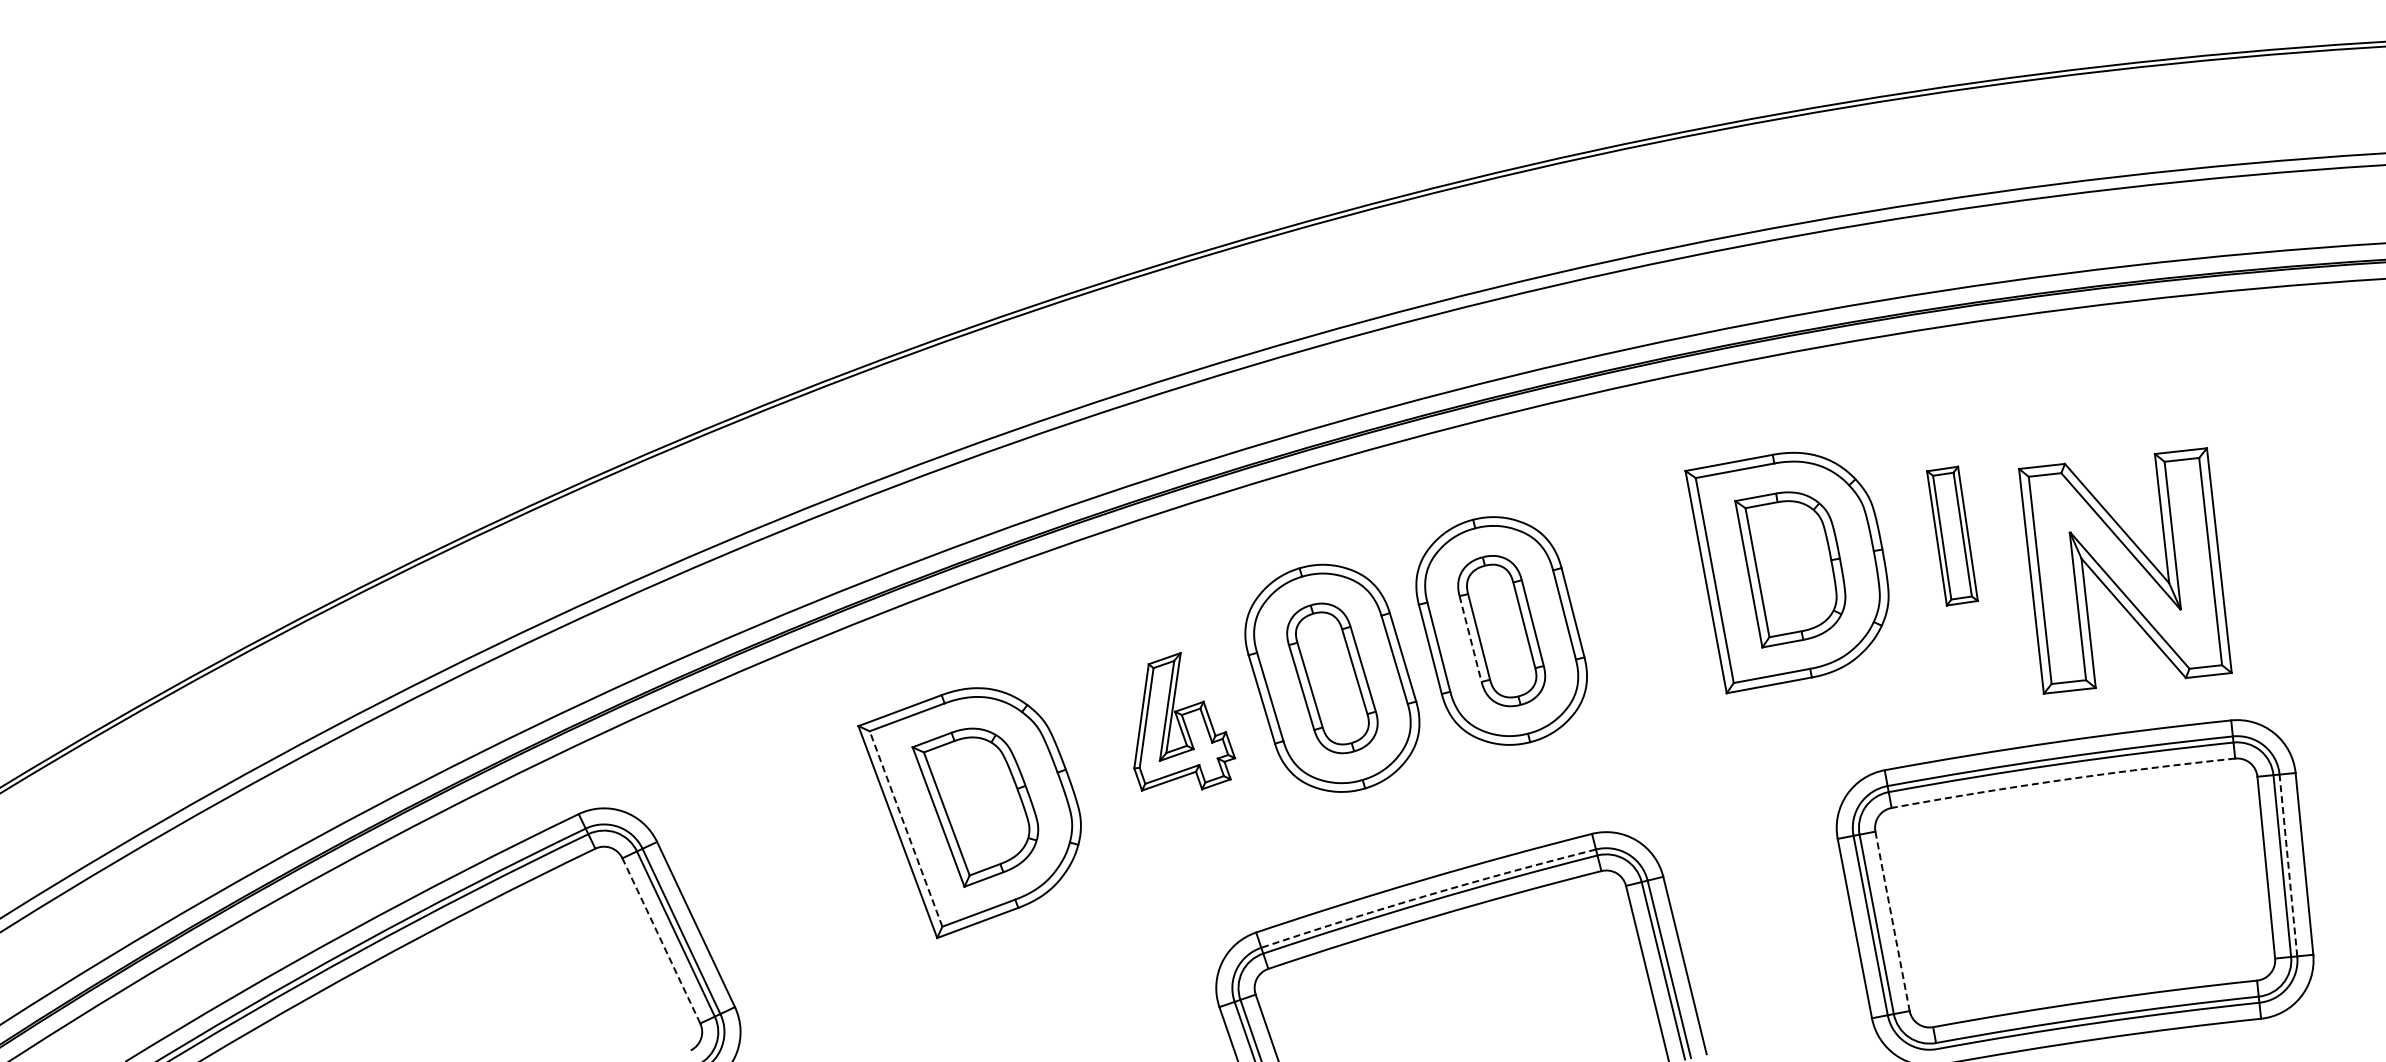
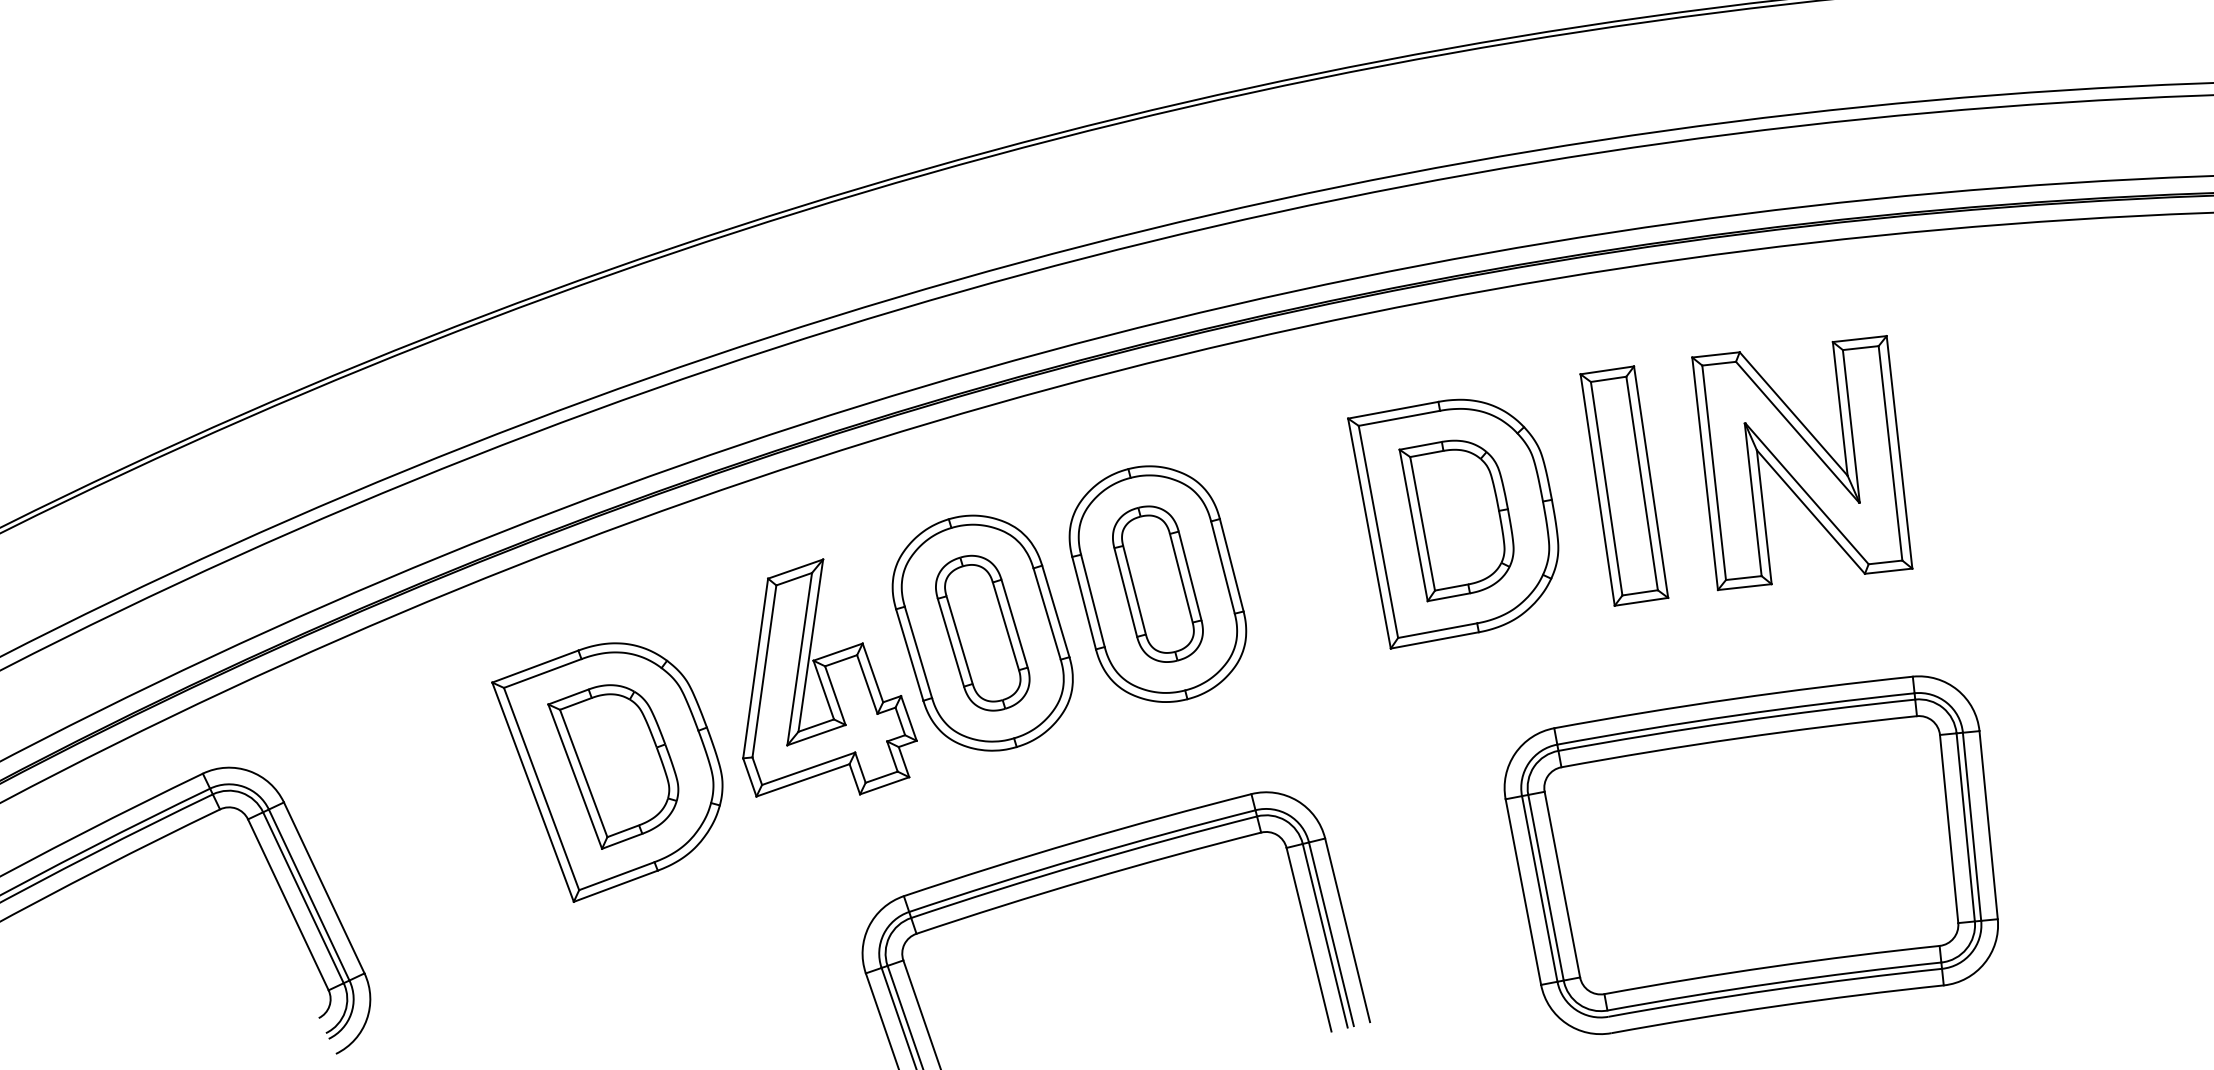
part: (1952, 535) -> (1624, 485), size x1.67
part: (2125, 570) -> (1802, 462), moved
line: (1470, 639) -> (1125, 592), dashed -> solid
part: (1184, 721) -> (829, 677), size x1.67
arc: (2062, 779) -> (1738, 737), dashed -> solid
line: (905, 828) -> (540, 788), dashed -> solid
line: (2288, 864) -> (1972, 825), dashed -> solid
arc: (1427, 895) -> (1081, 857), dashed -> solid
line: (1892, 921) -> (1562, 884), dashed -> solid
line: (661, 940) -> (288, 904), dashed -> solid

